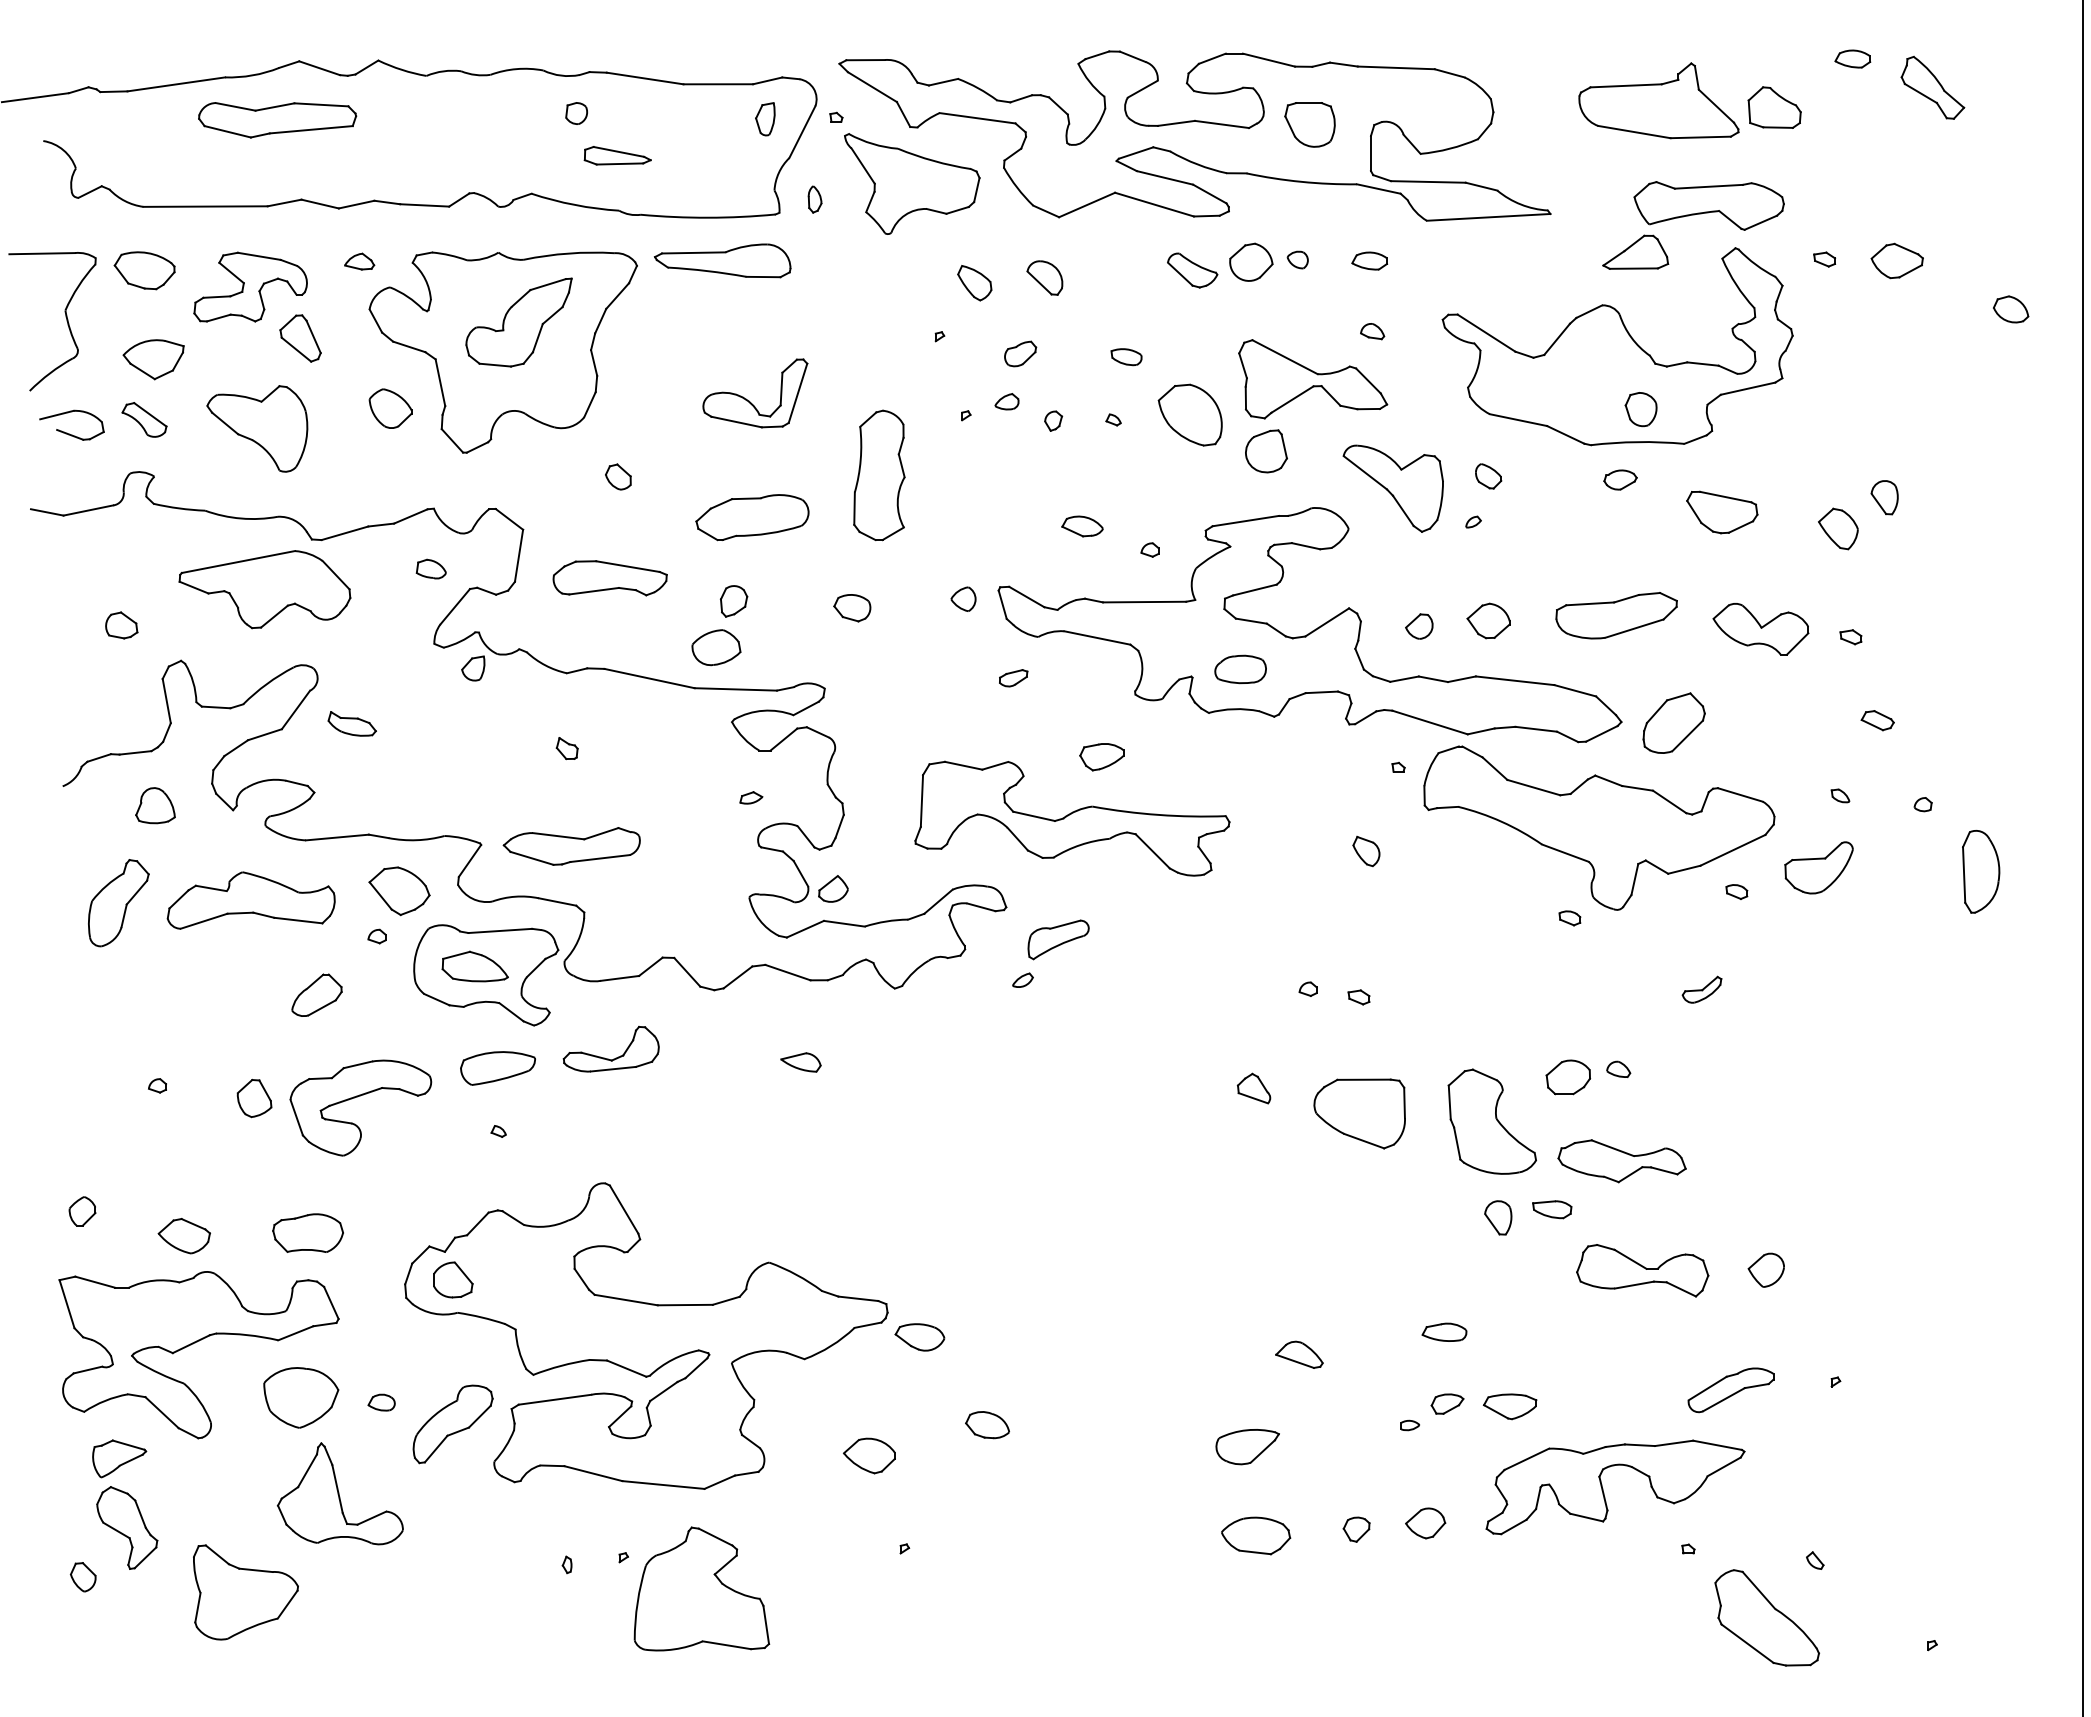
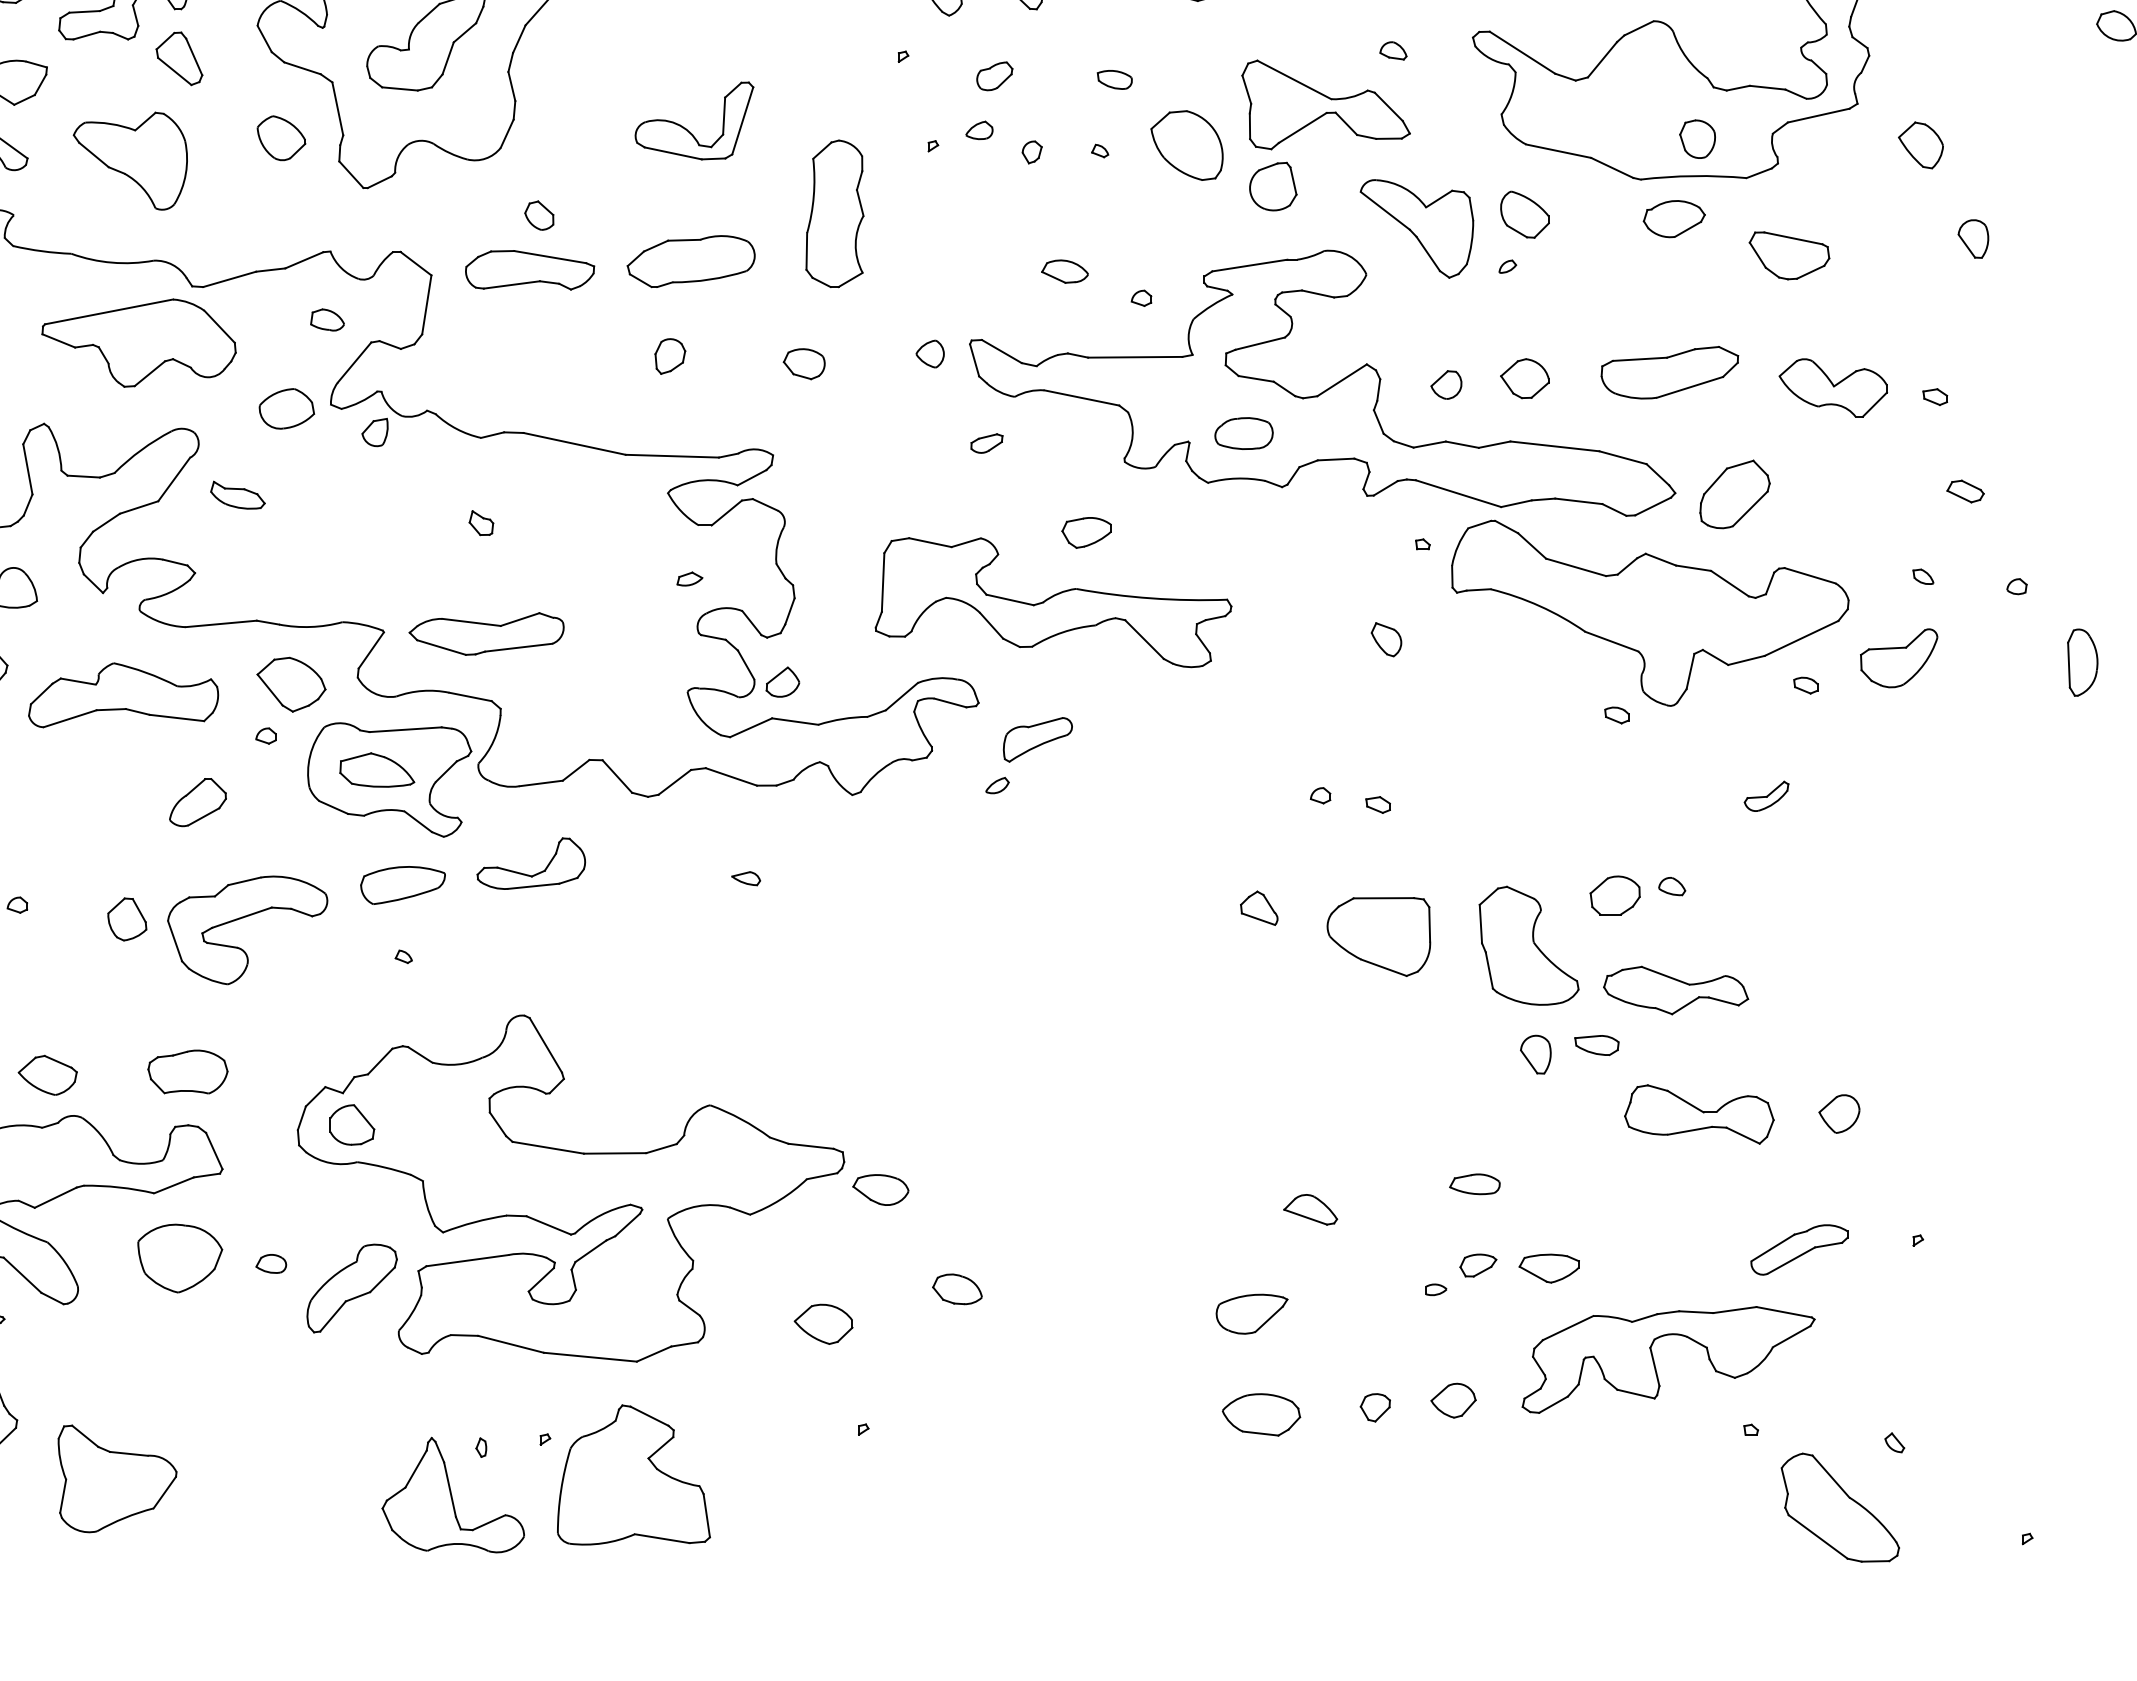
part: (1488, 476) -> (1524, 215), size x1.67
part: (1620, 479) -> (1674, 218), size x1.67
part: (1838, 528) -> (1921, 144), moved
part: (609, 578) -> (529, 270), moved
part: (716, 647) -> (286, 408), moved
part: (1981, 871) -> (2083, 662), size x0.71
part: (800, 1062) -> (745, 878), size x0.62
part: (339, 1493) -> (452, 1494), moved

